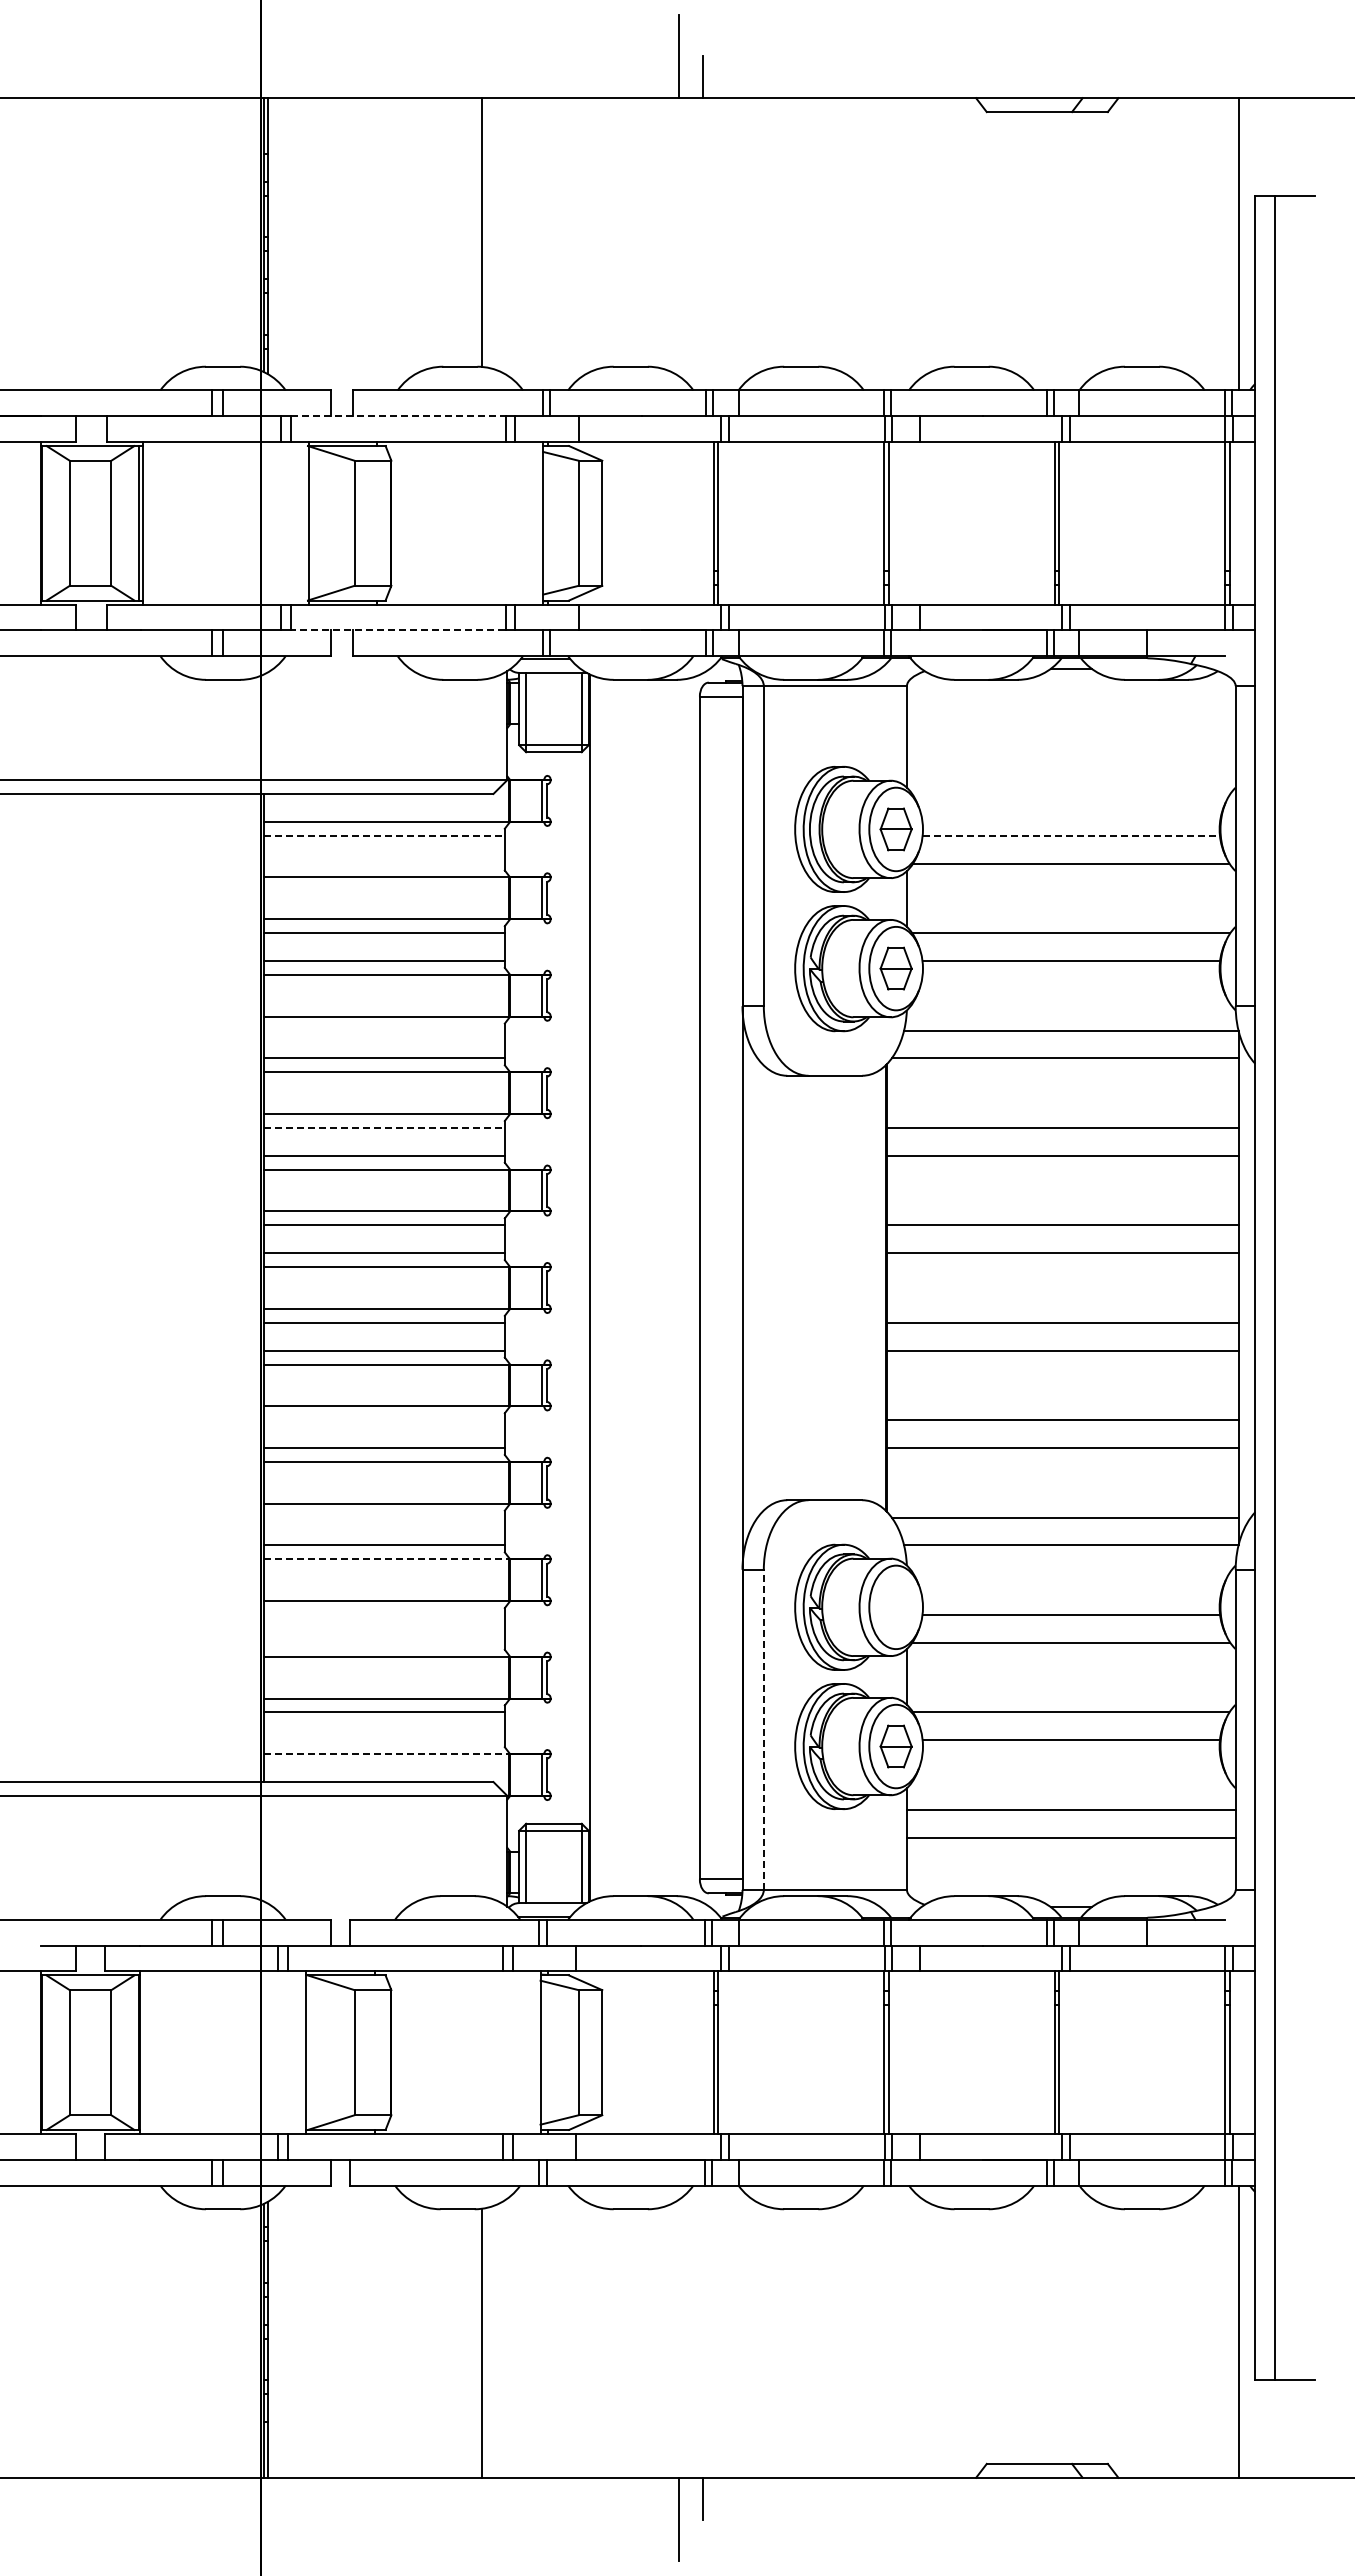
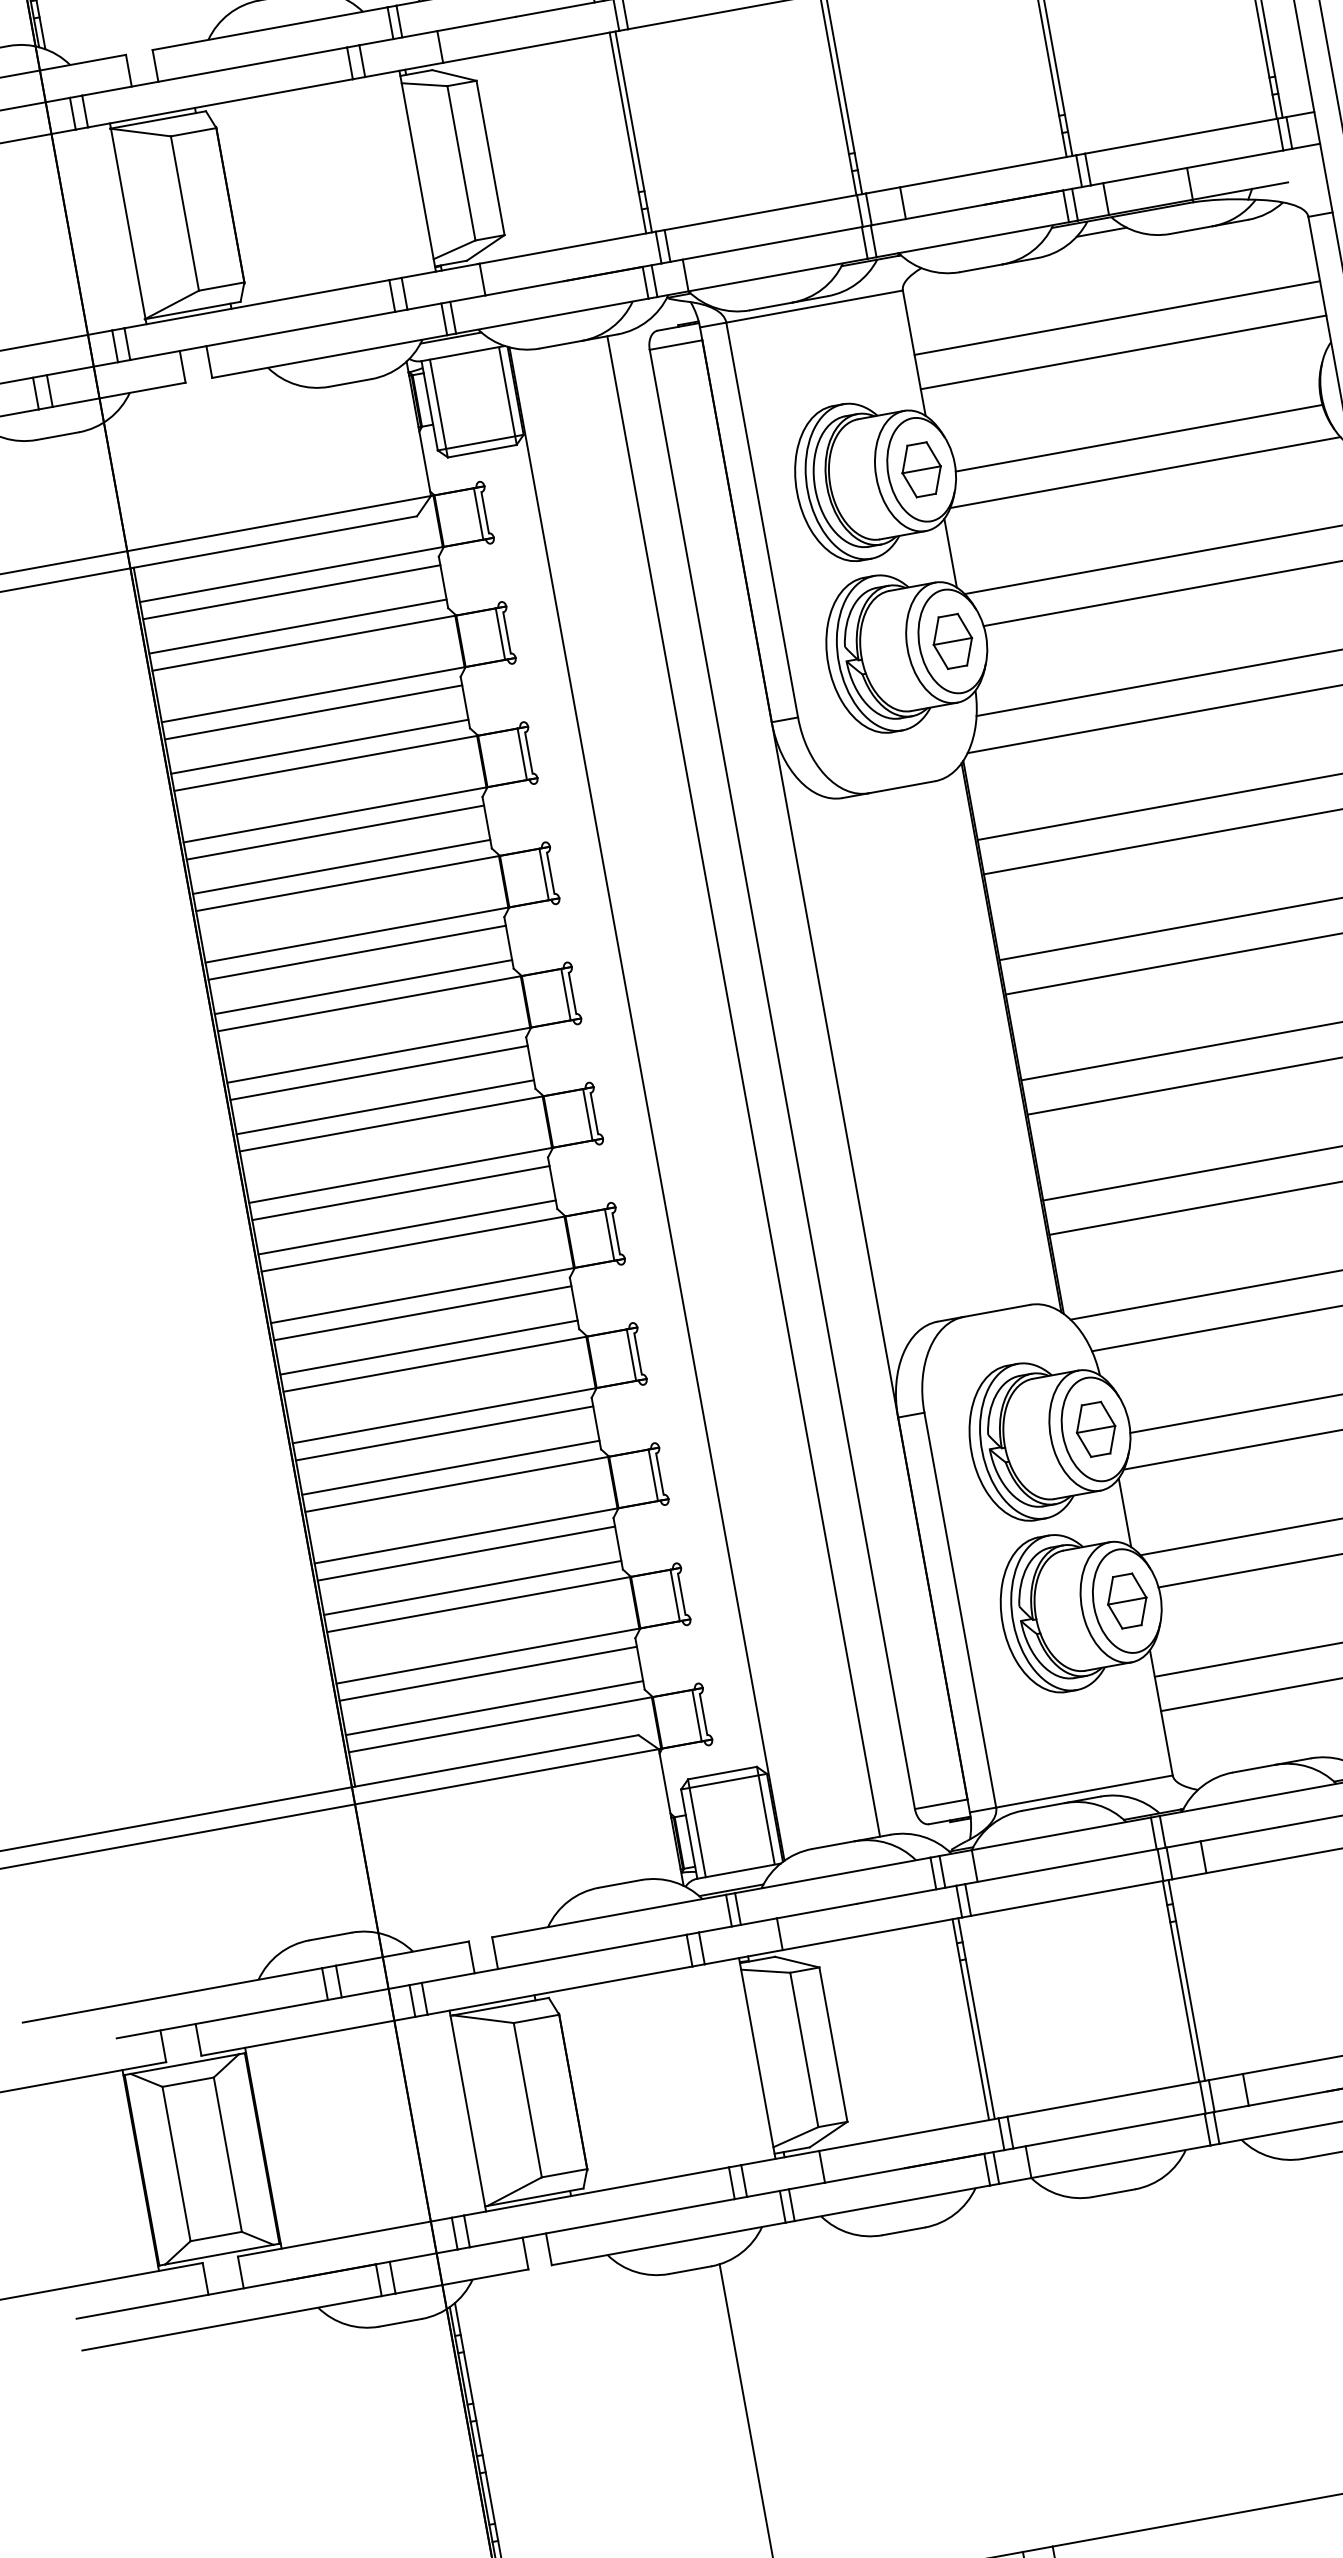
line: (398, 416) -> (215, 71), dashed -> solid
line: (397, 630) -> (261, 336), dashed -> solid
line: (1070, 738) -> (1116, 318), added
line: (1070, 766) -> (1122, 353), added
line: (384, 835) -> (291, 591), dashed -> solid
line: (1071, 835) -> (1139, 437), dashed -> solid
line: (383, 863) -> (296, 626), added
line: (383, 1030) -> (334, 832), added
line: (384, 1127) -> (357, 952), dashed -> solid
line: (668, 1287) -> (743, 1085), added
line: (383, 1420) -> (421, 1313), added
line: (383, 1517) -> (443, 1433), added
line: (386, 1559) -> (456, 1484), dashed -> solid
part: (895, 1607) -> (1095, 1429), added
line: (383, 1615) -> (465, 1554), added
line: (383, 1642) -> (471, 1587), added
line: (763, 1729) -> (959, 1609), dashed -> solid
line: (383, 1740) -> (493, 1708), added
line: (386, 1754) -> (500, 1725), dashed -> solid

